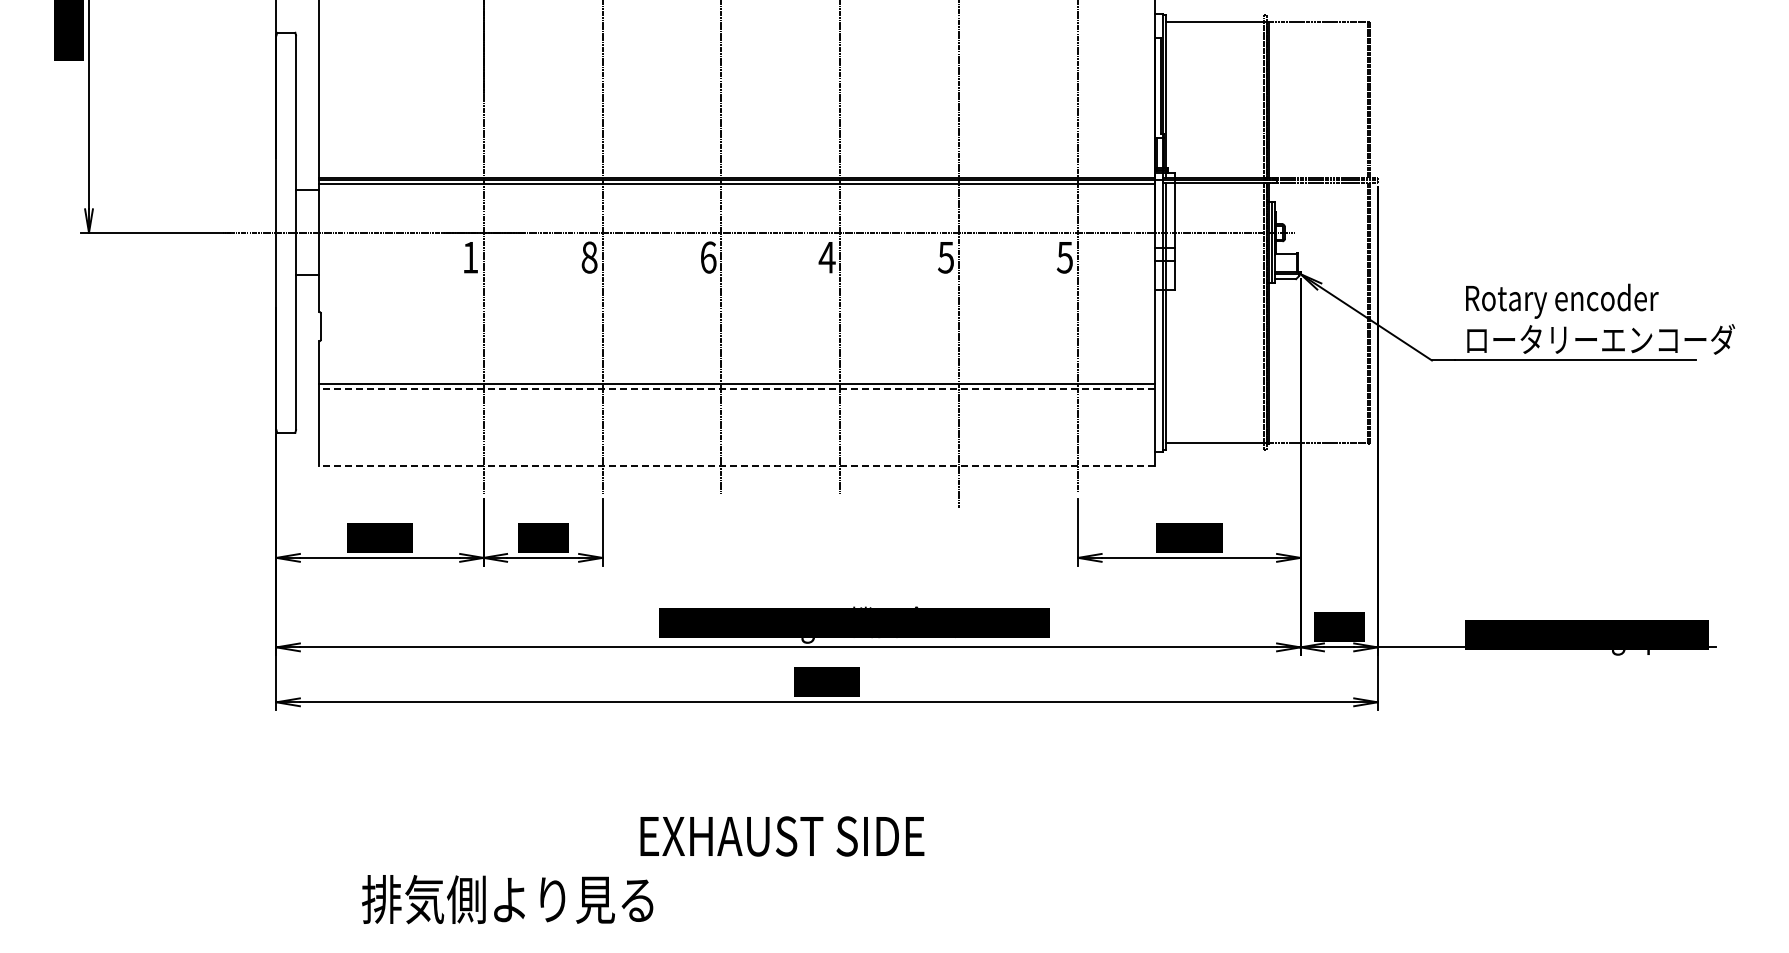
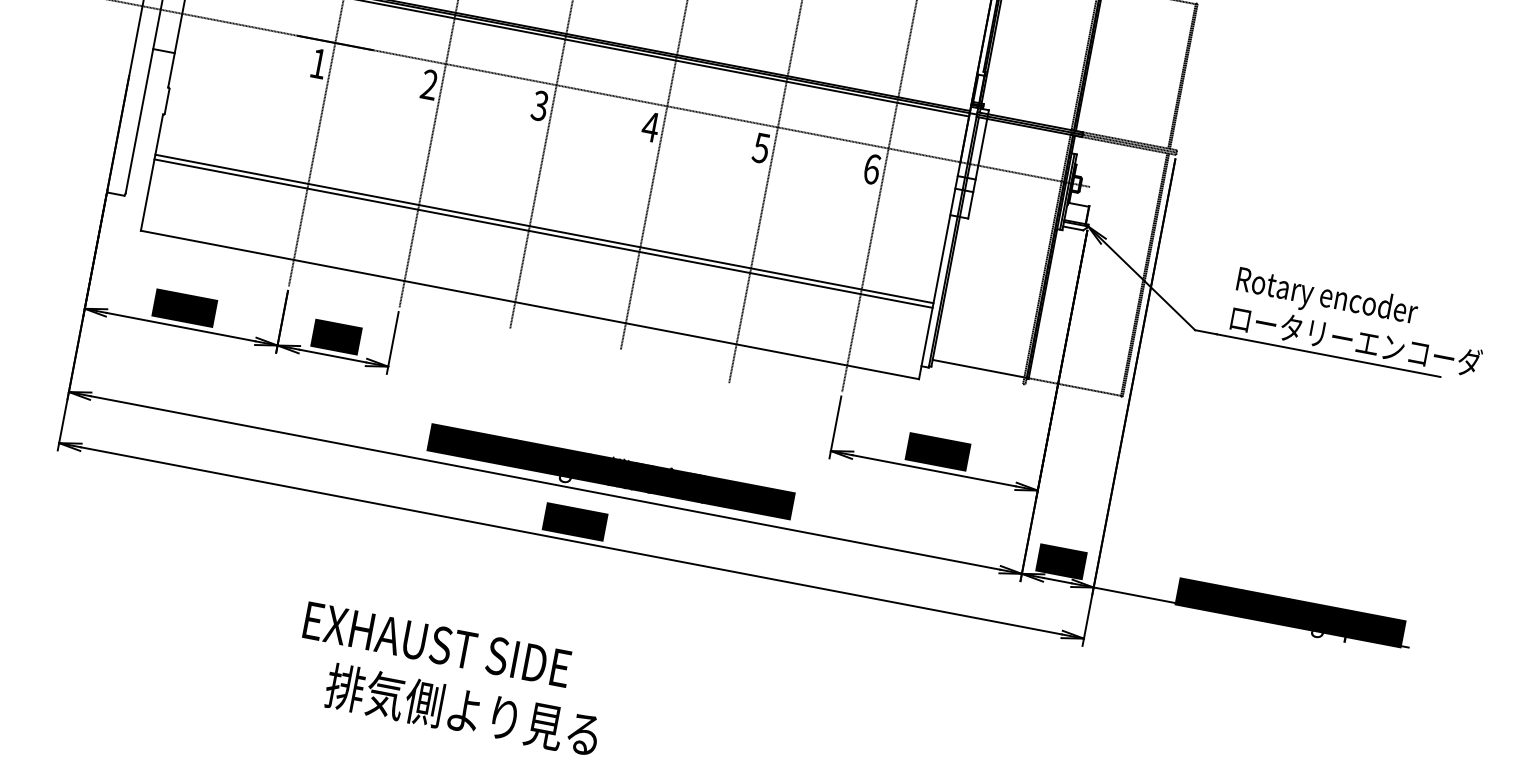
text: (589, 257) -> (429, 84), 8 -> 2
text: (708, 257) -> (540, 105), 6 -> 3
text: (1064, 257) -> (871, 169), 5 -> 6
line: (736, 389) -> (542, 233), dashed -> solid
line: (736, 465) -> (529, 304), dashed -> solid
text: (782, 836) -> (437, 644), moved
text: (507, 899) -> (462, 710), moved

